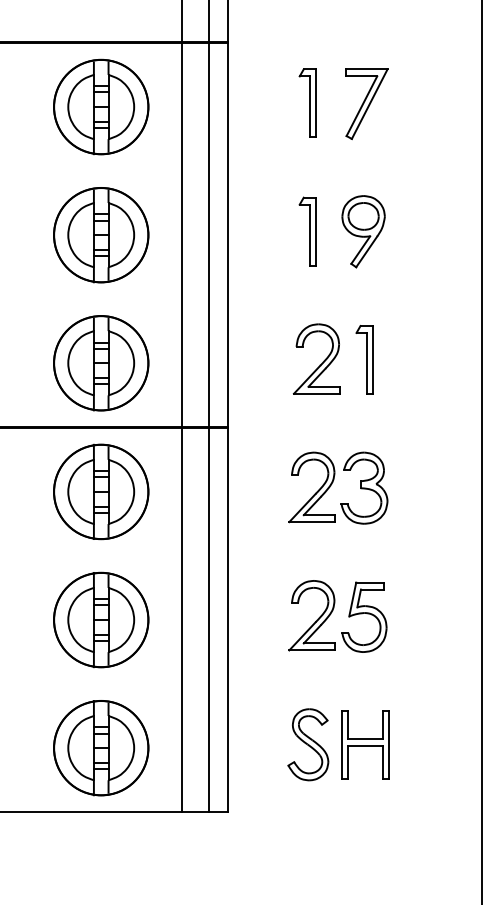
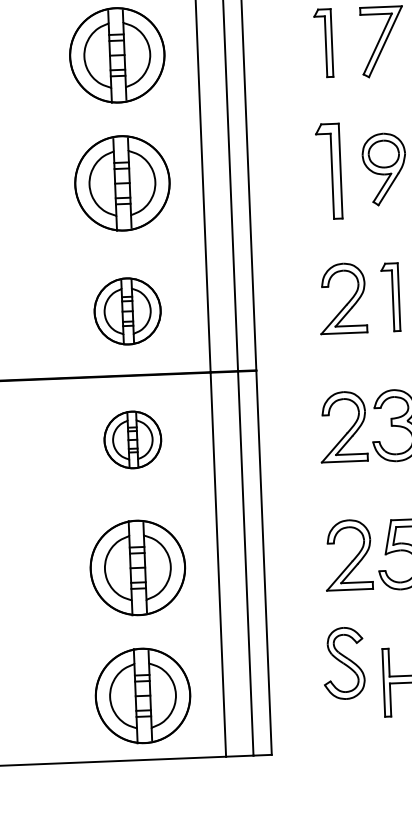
part: (307, 231) -> (328, 171), size x1.4
part: (101, 363) -> (127, 311), size x0.7
part: (101, 491) -> (133, 439), size x0.6
part: (308, 744) -> (344, 663), moved

